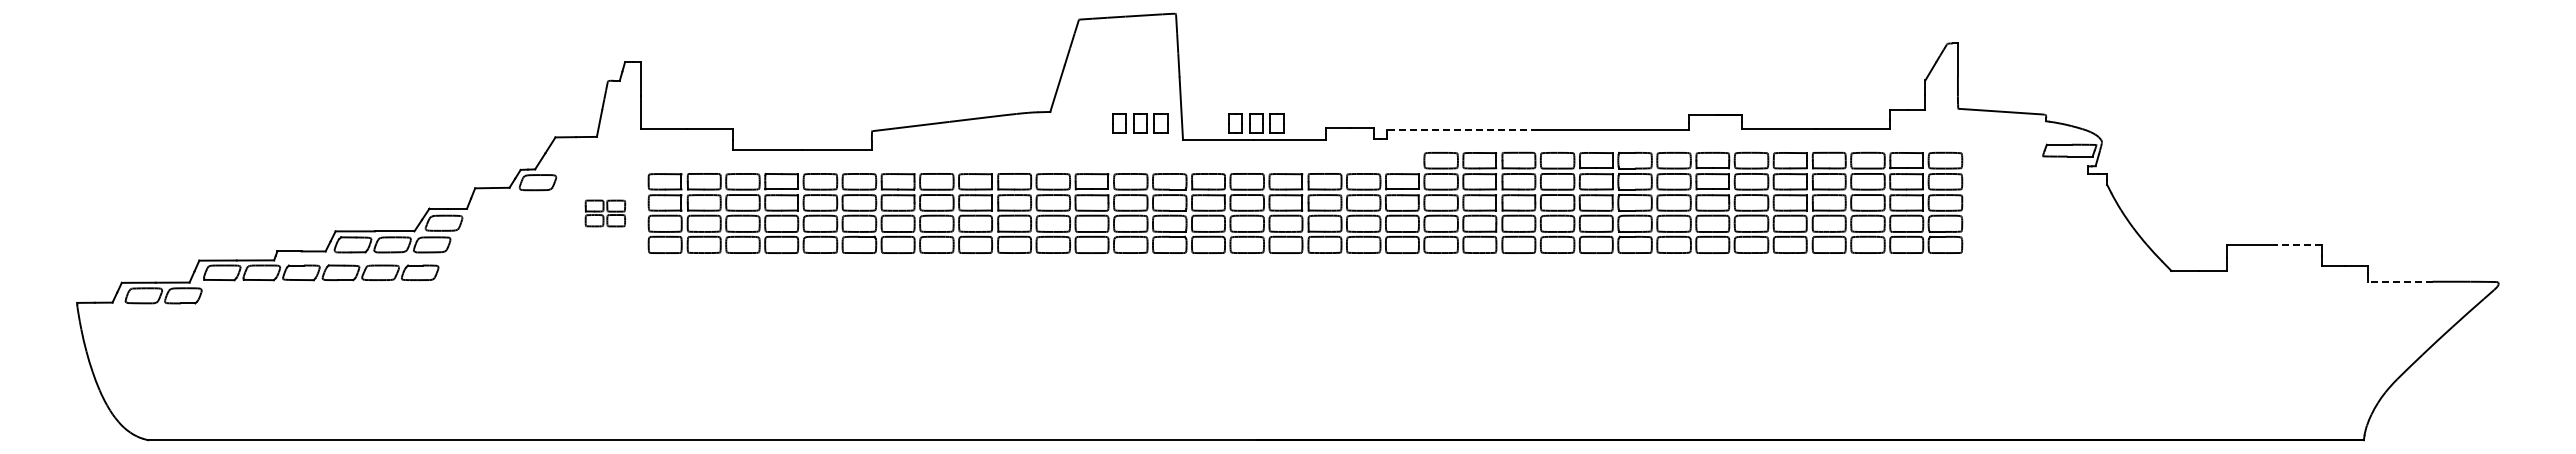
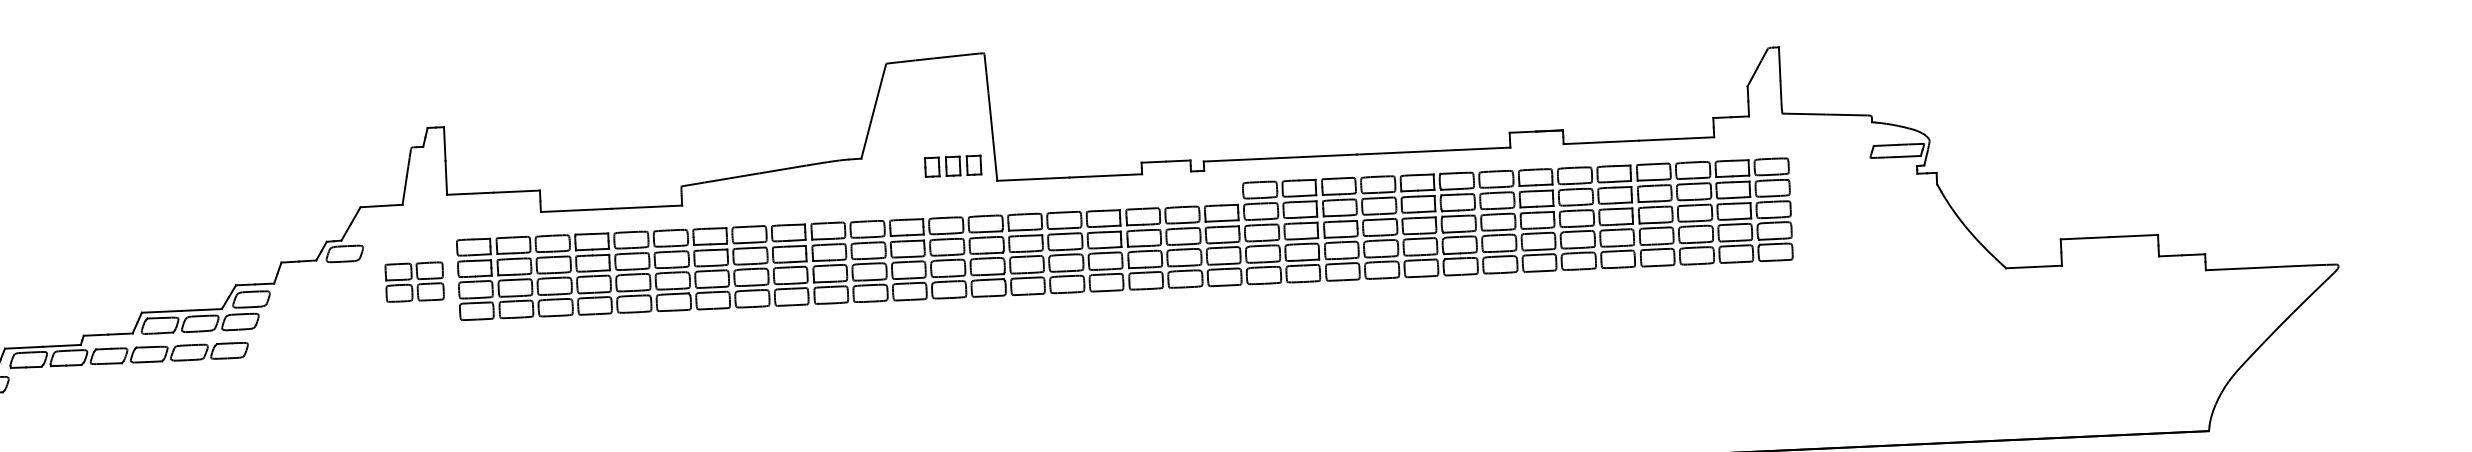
part: (1256, 123) -> (1071, 160), removed
line: (1462, 130) -> (1280, 158), dashed -> solid
part: (605, 213) -> (414, 282), size x1.43
line: (2298, 244) -> (2133, 235), dashed -> solid
line: (2399, 281) -> (2237, 268), dashed -> solid

